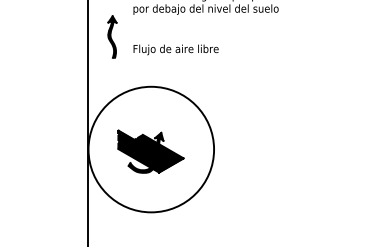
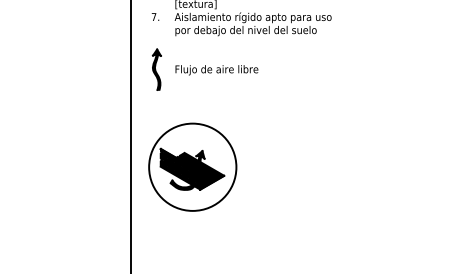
part: (111, 36) -> (156, 69), moved
circle: (151, 148) -> (192, 166), size x0.71

